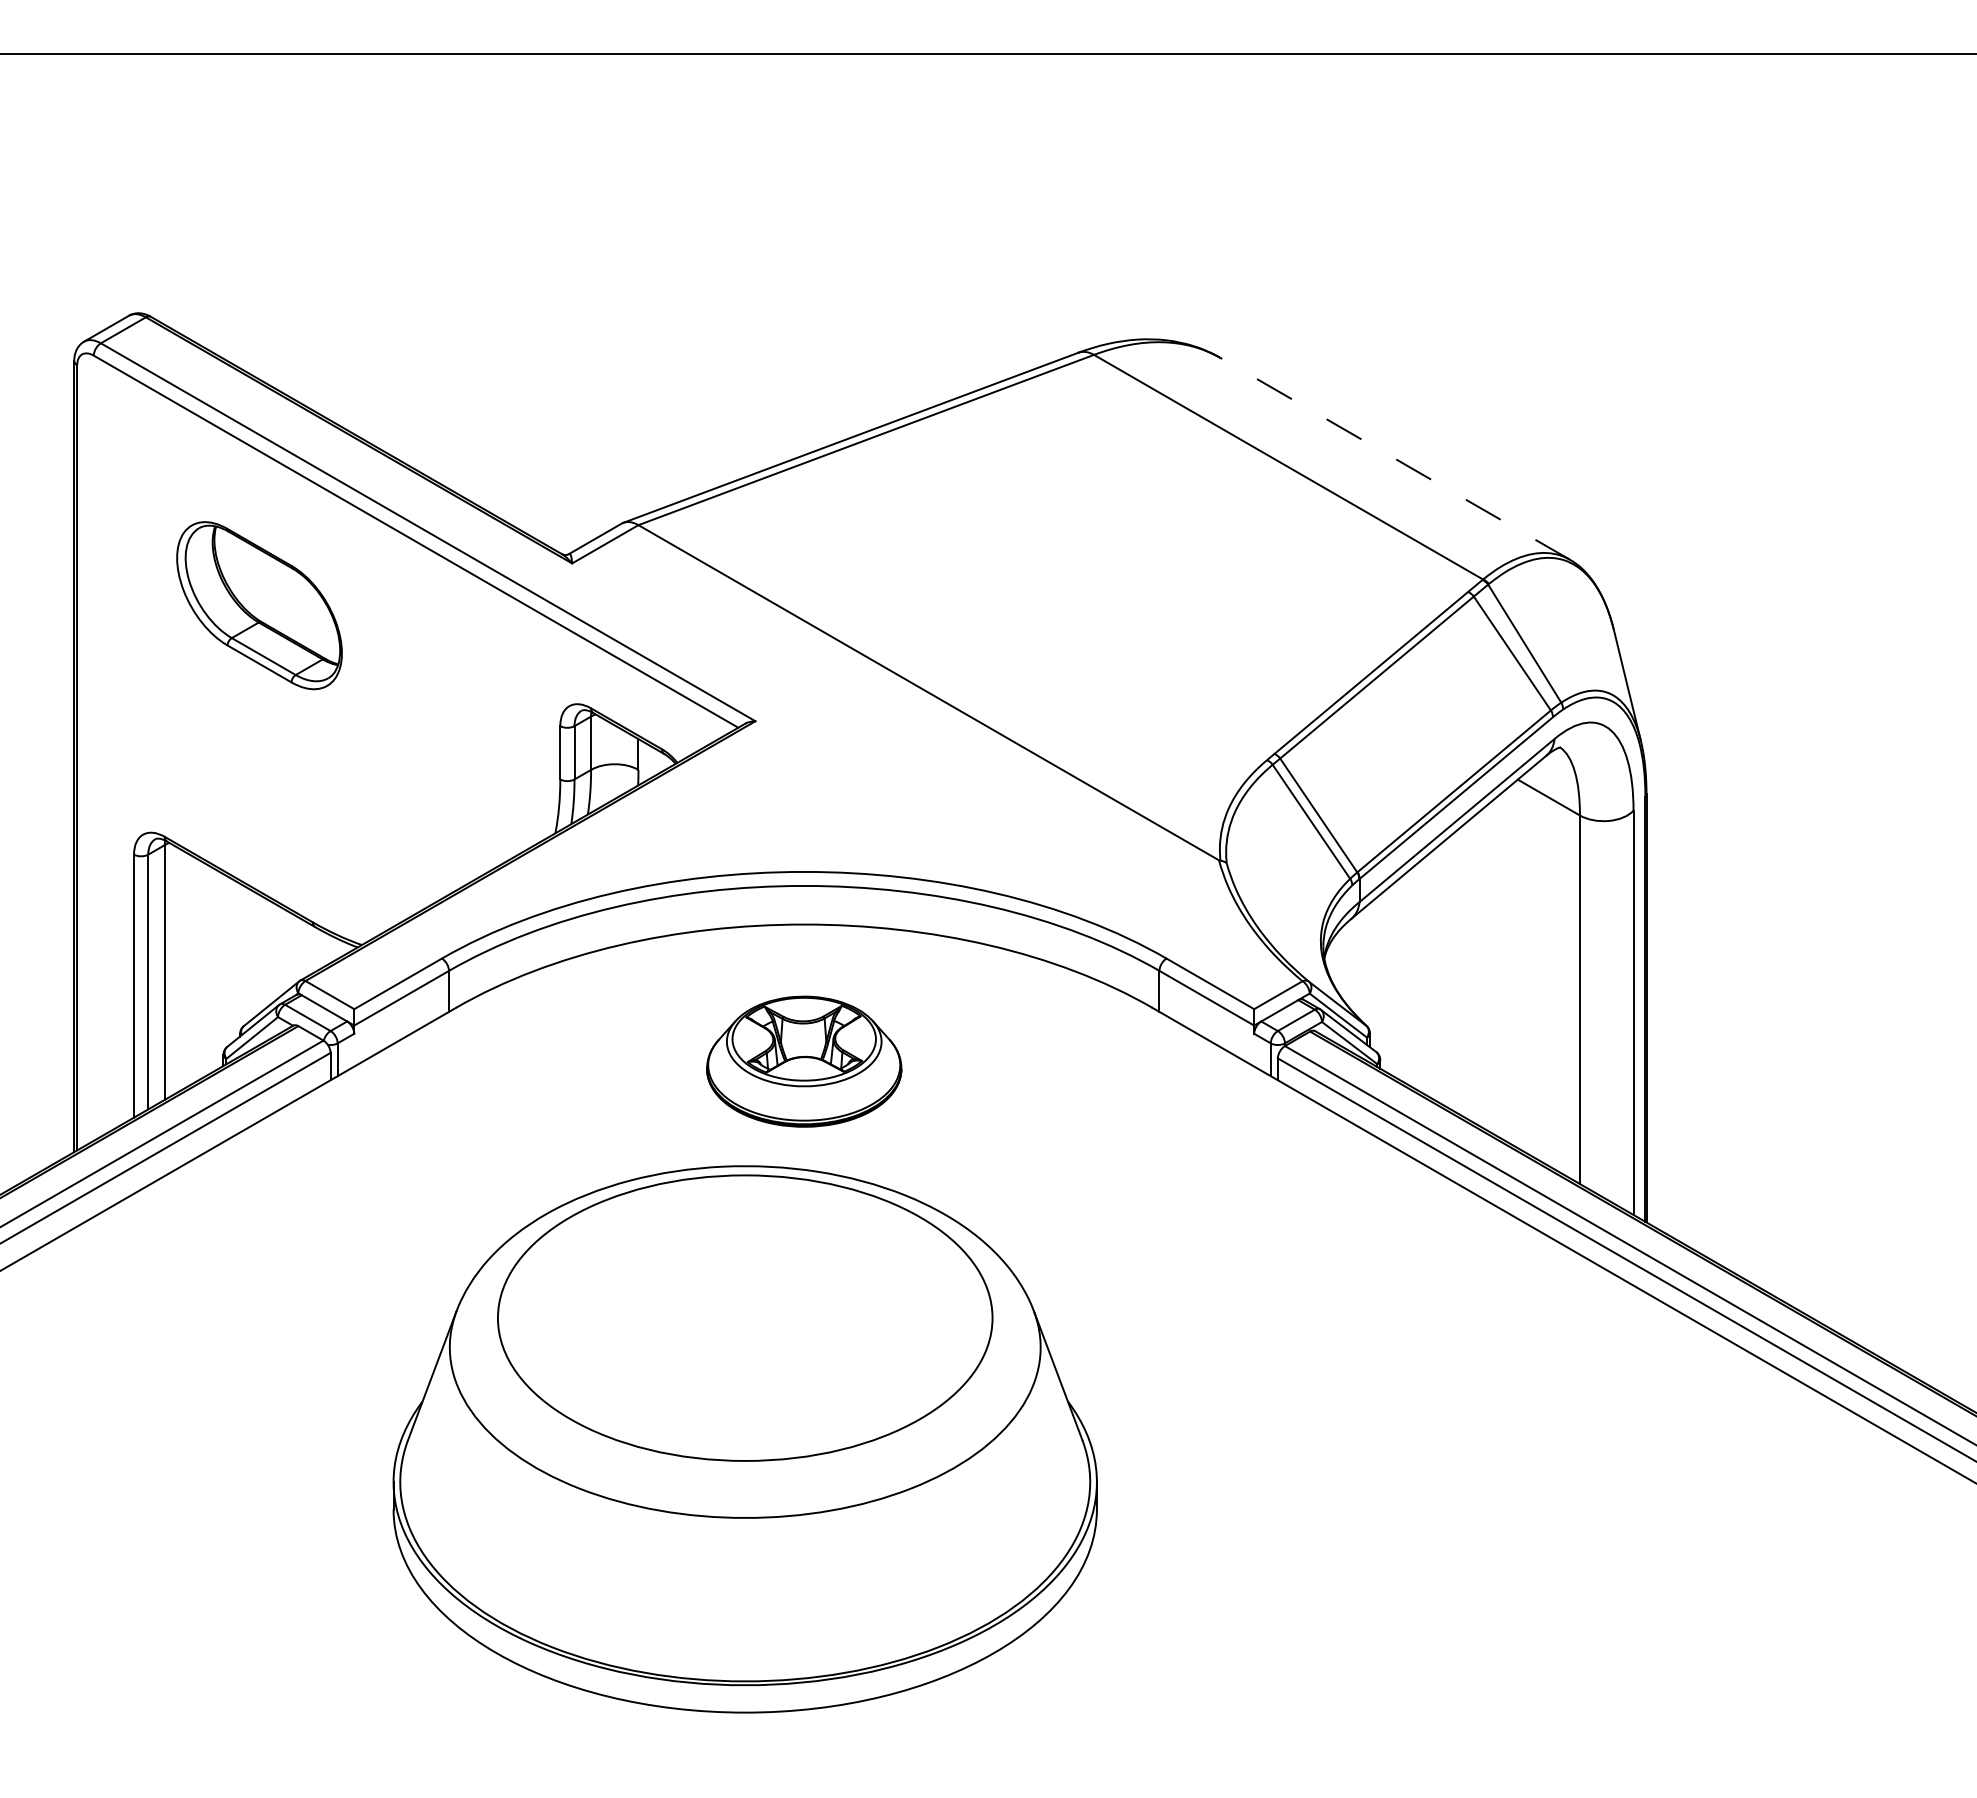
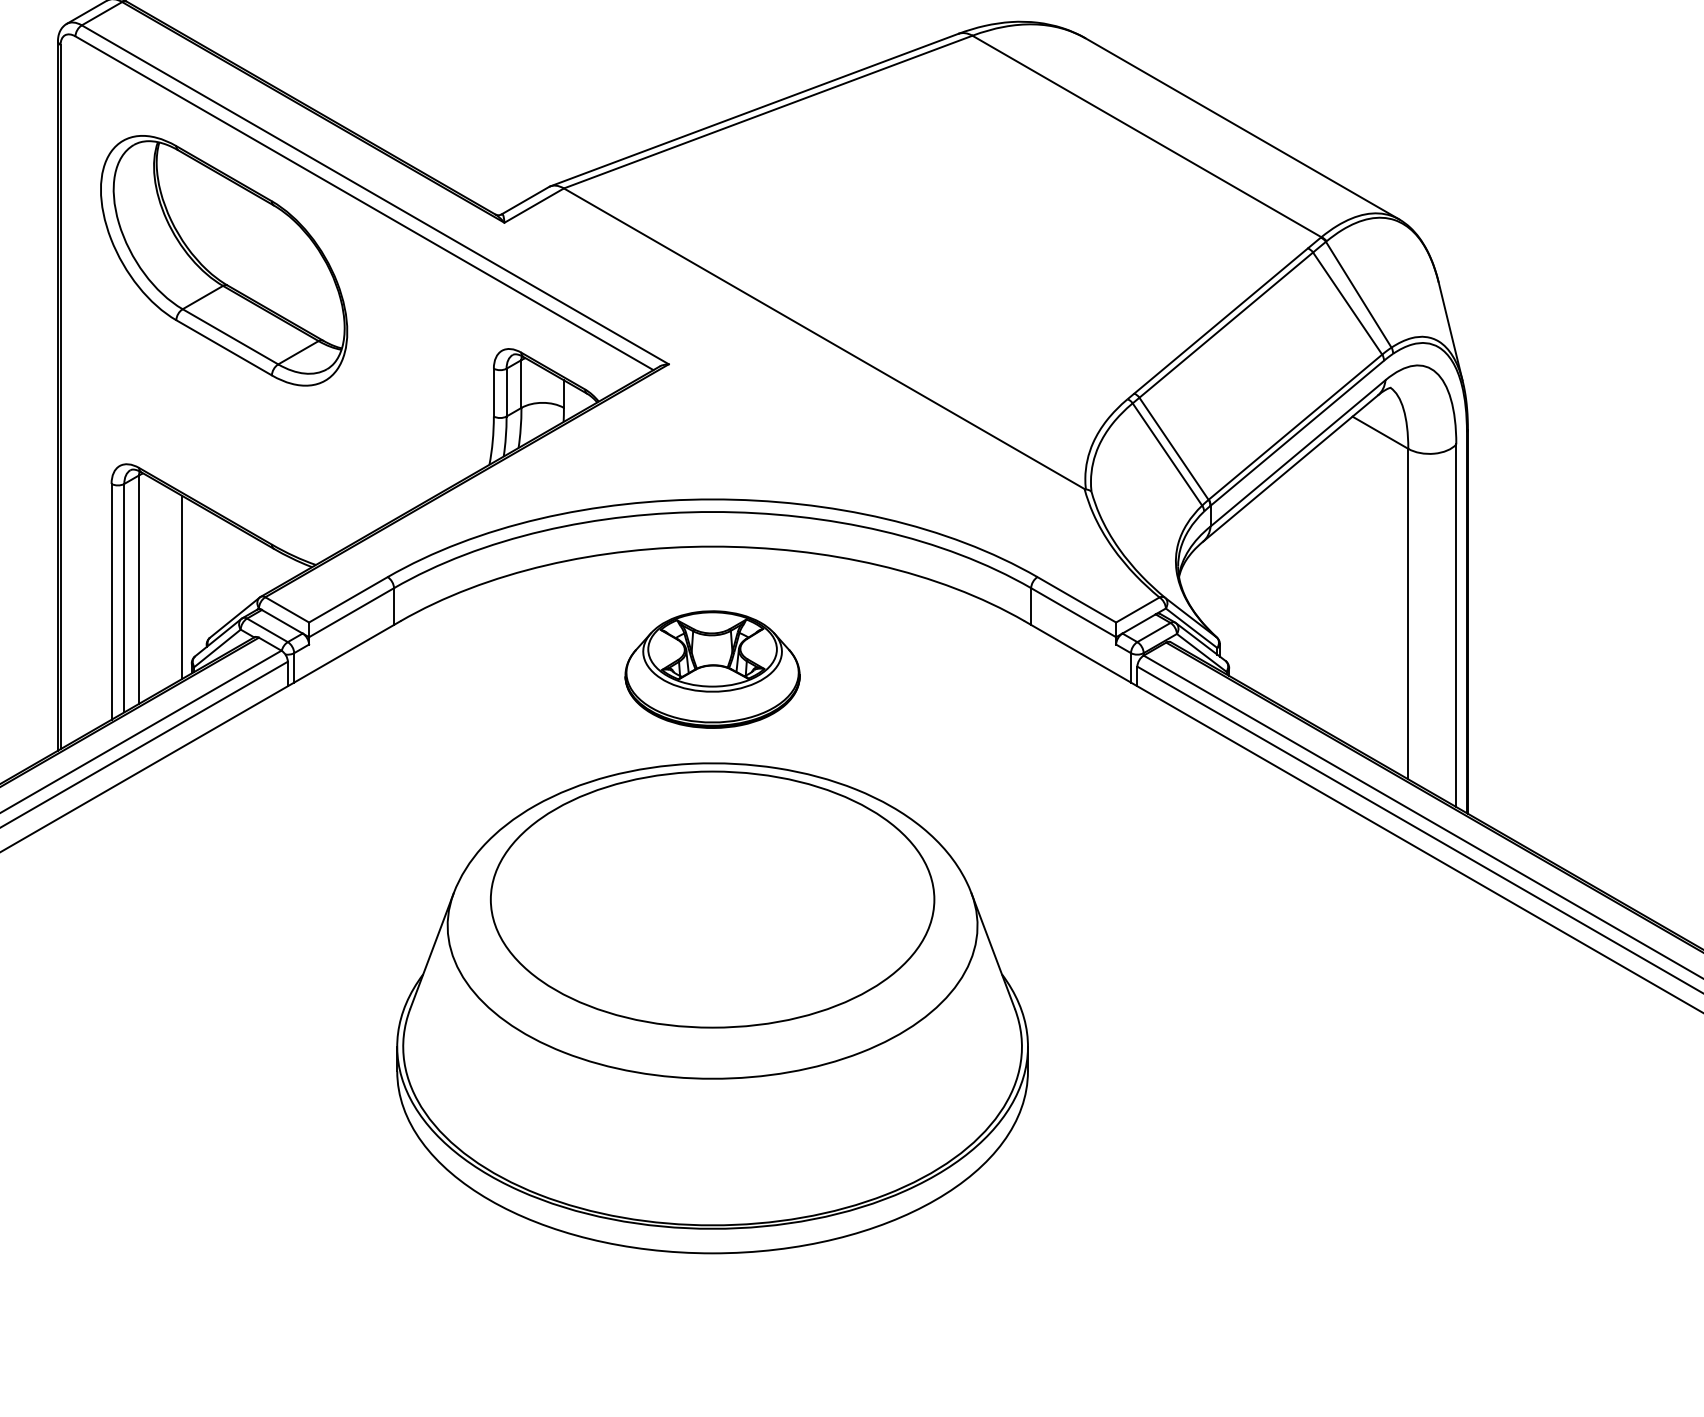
line: (1394, 458) -> (1241, 128), dashed -> solid
part: (259, 605) -> (224, 260), size x1.67
line: (212, 969) -> (181, 586), added
part: (744, 1439) -> (711, 1008), moved

